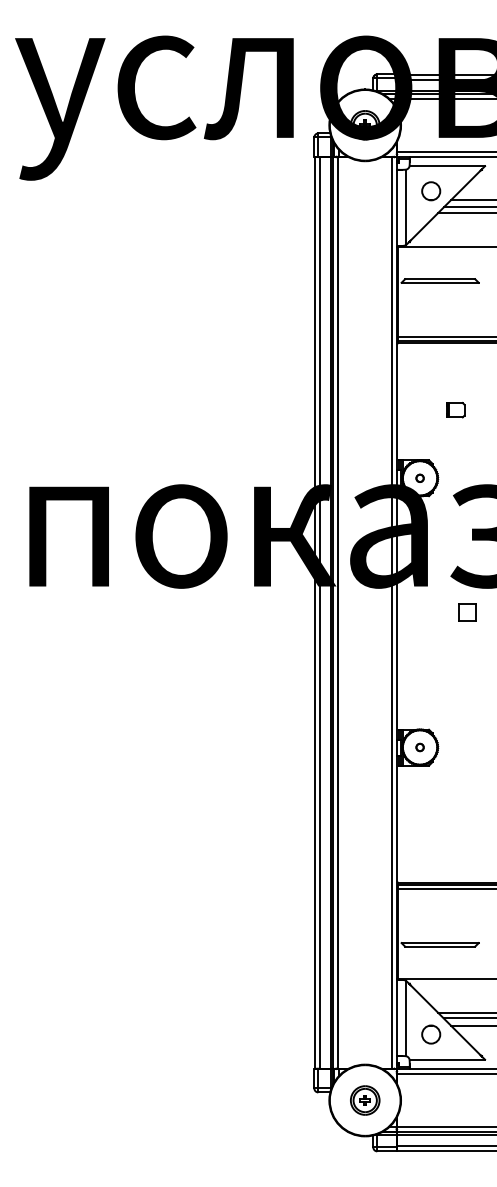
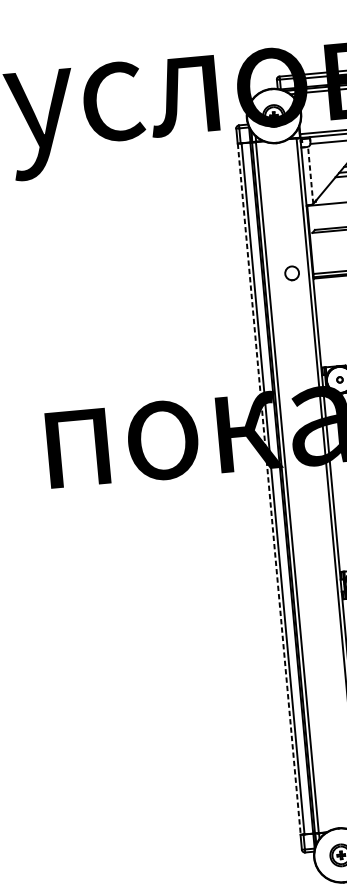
circle: (431, 191) -> (292, 273), moved
line: (406, 207) -> (310, 175), solid -> dashed
line: (314, 612) -> (269, 488), solid -> dashed

